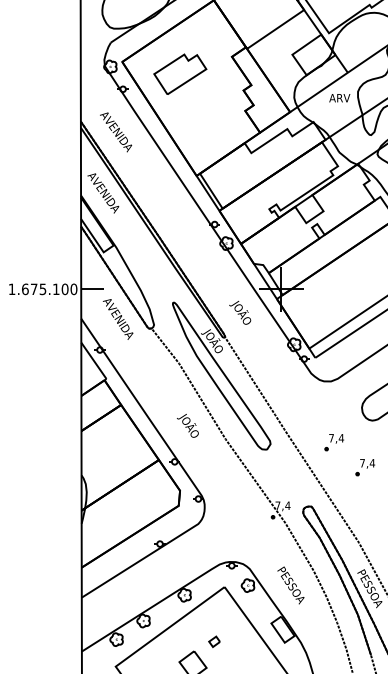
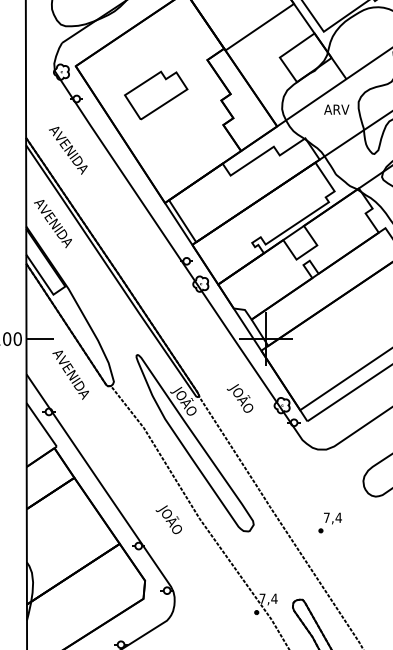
part: (180, 73) -> (156, 94), moved
text: (240, 312) -> (240, 398), moved
text: (187, 425) -> (168, 519), moved
part: (365, 467) -> (367, 552), removed

